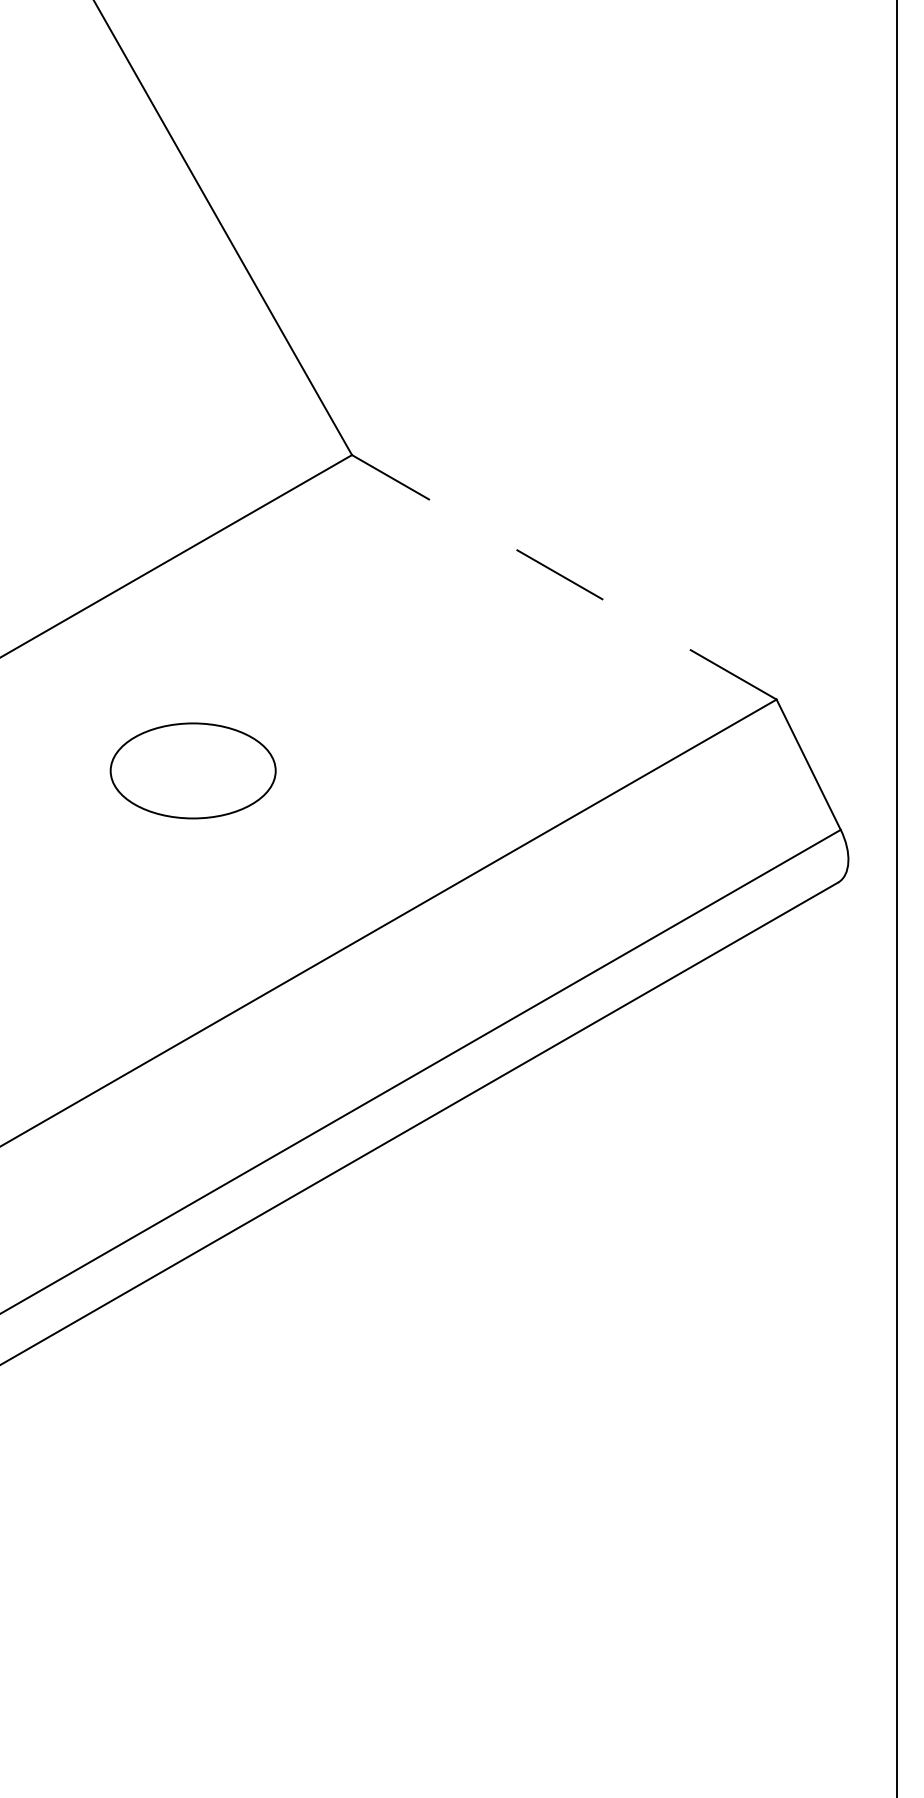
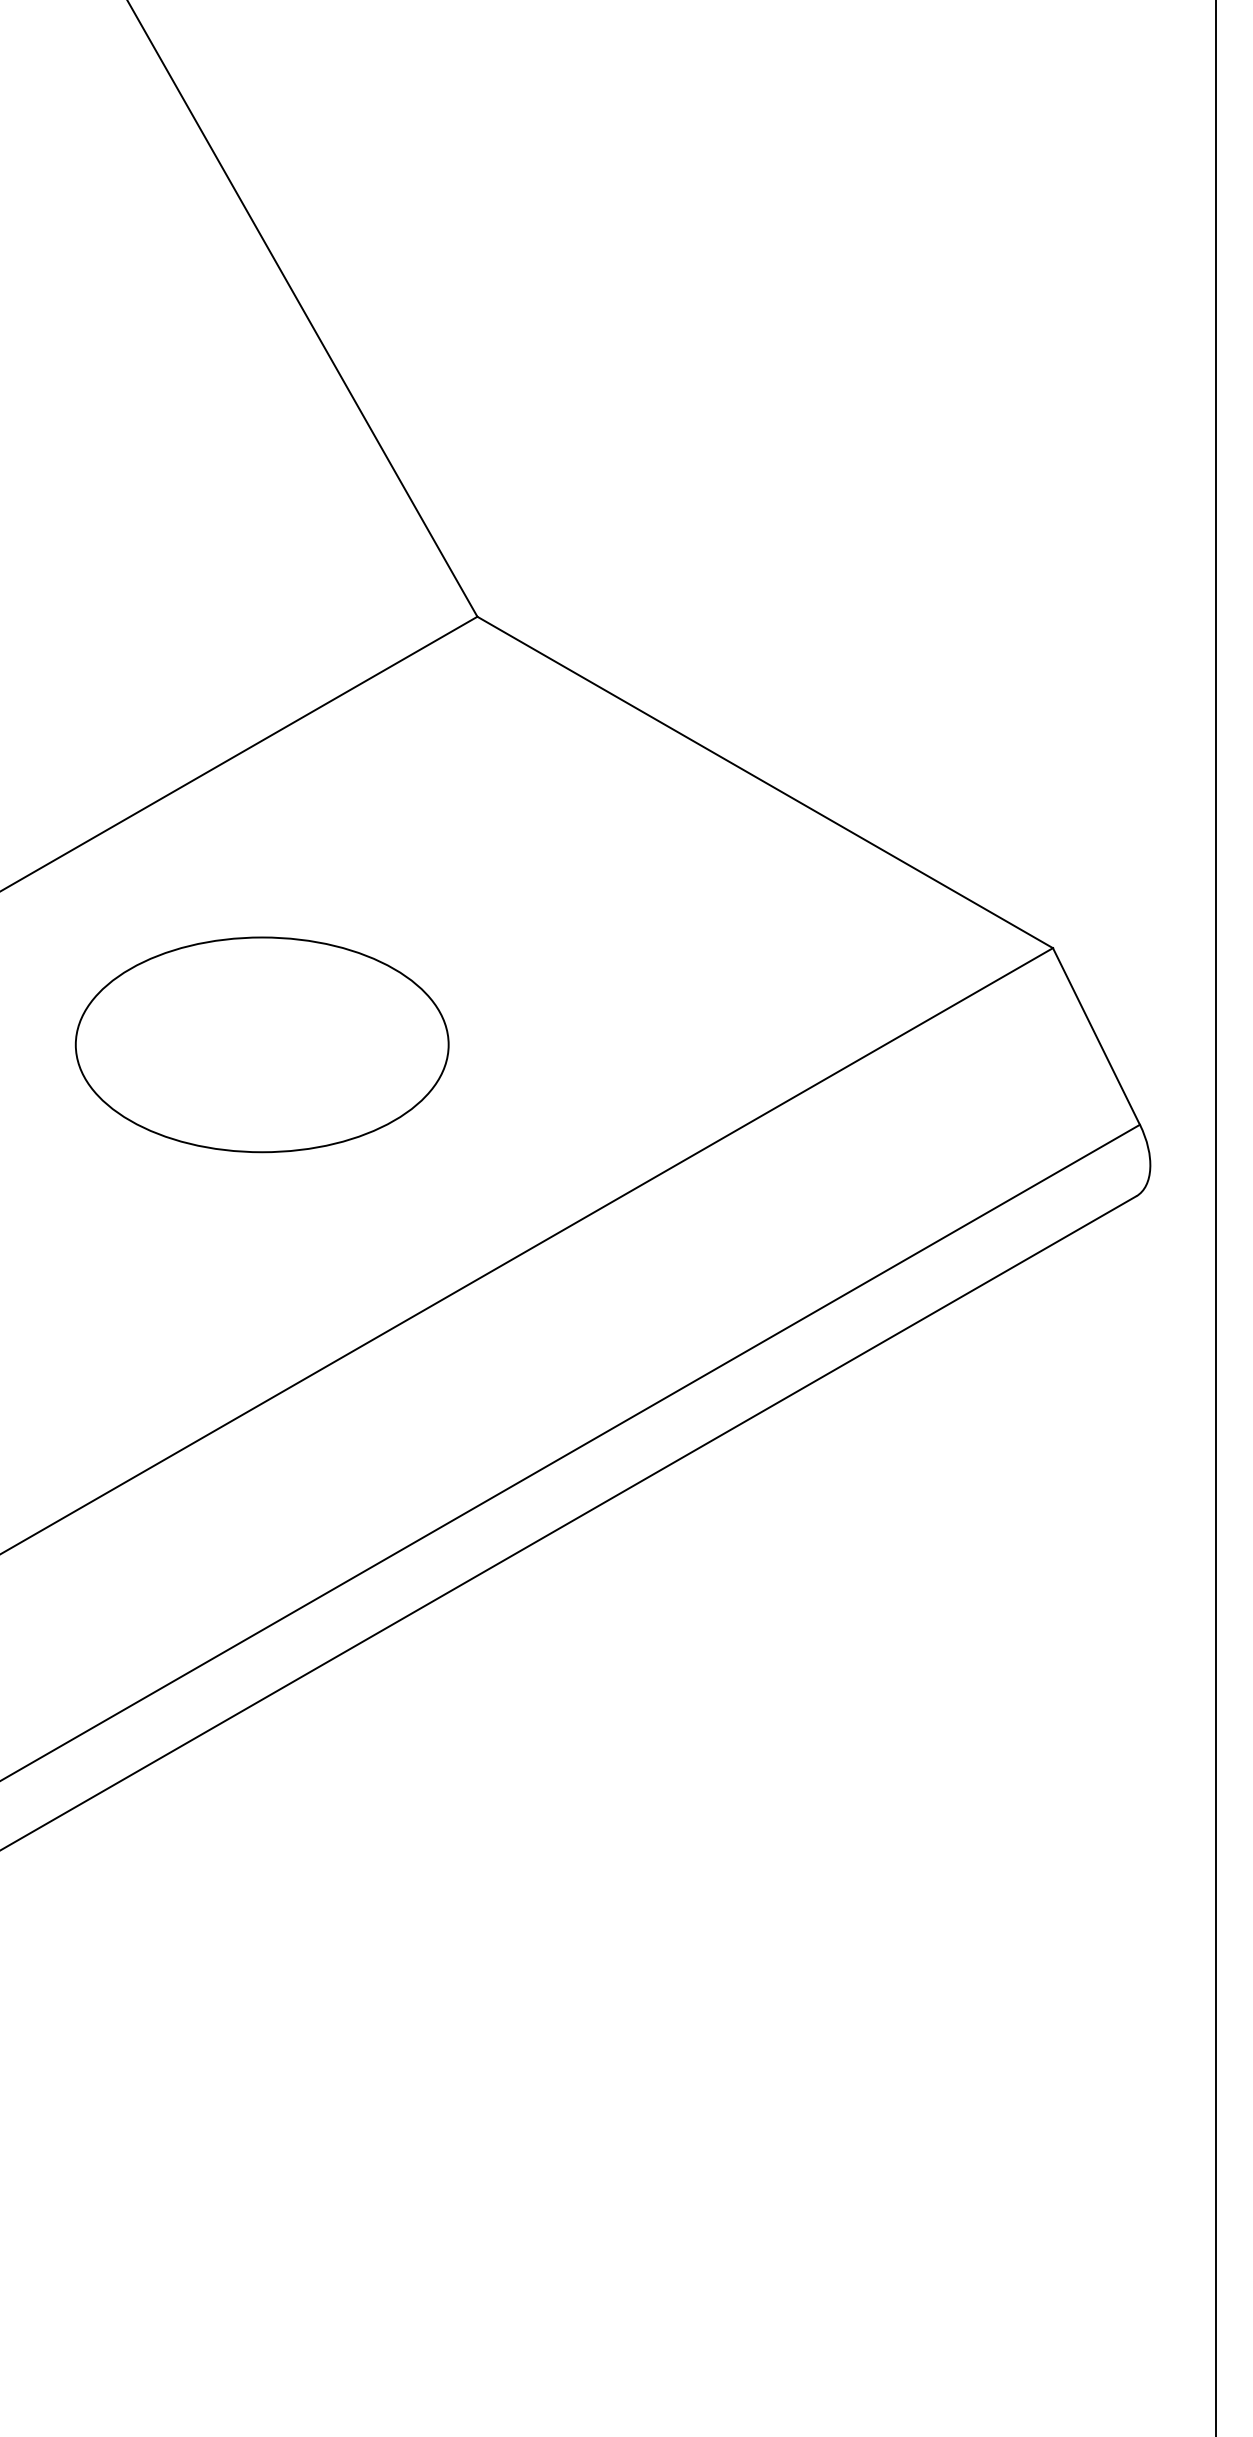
line: (563, 577) -> (764, 782), dashed -> solid
circle: (192, 770) -> (261, 1044), size x1.67

